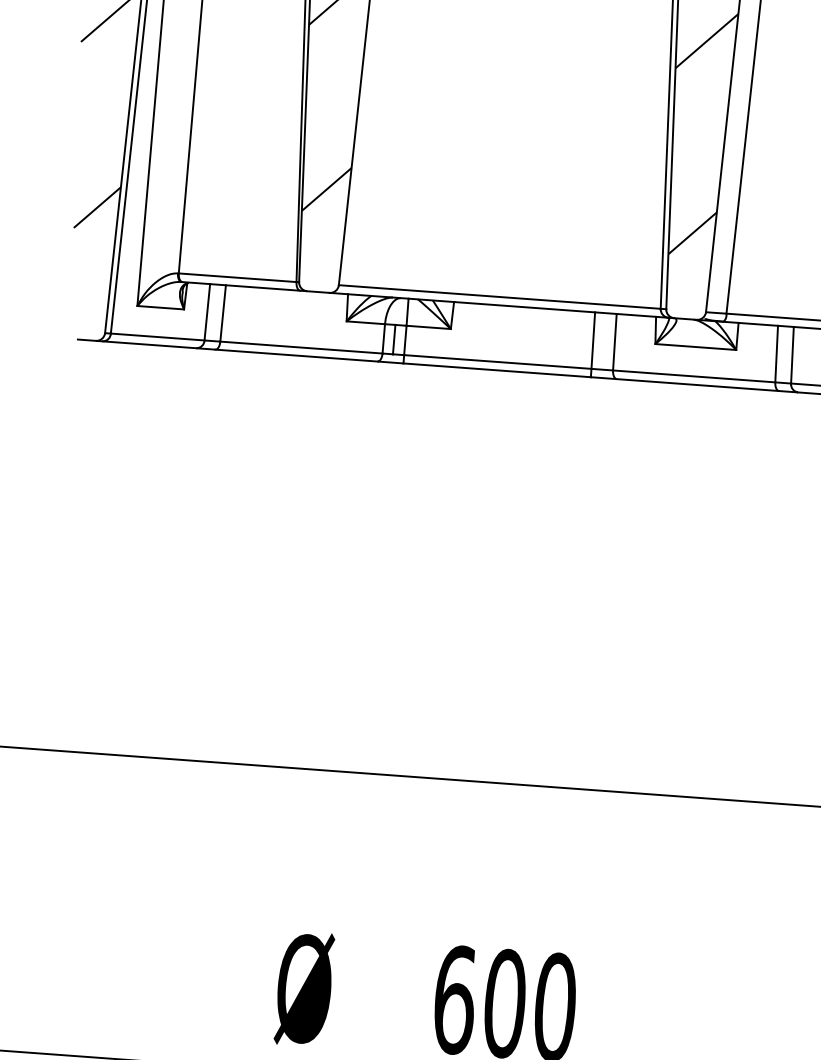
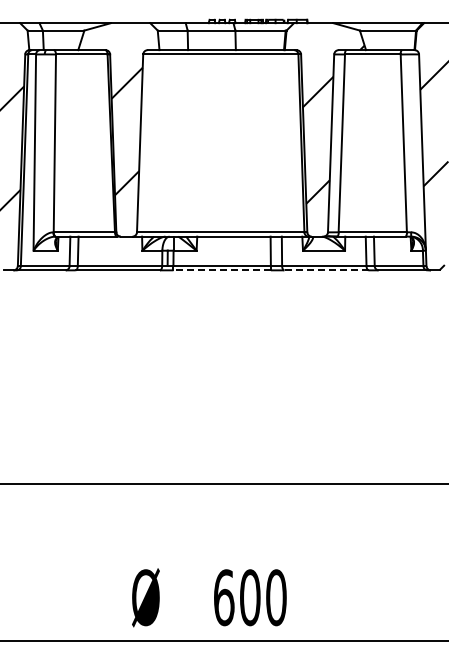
line: (497, 370) -> (222, 270), solid -> dashed
line: (697, 385) -> (326, 270), solid -> dashed

